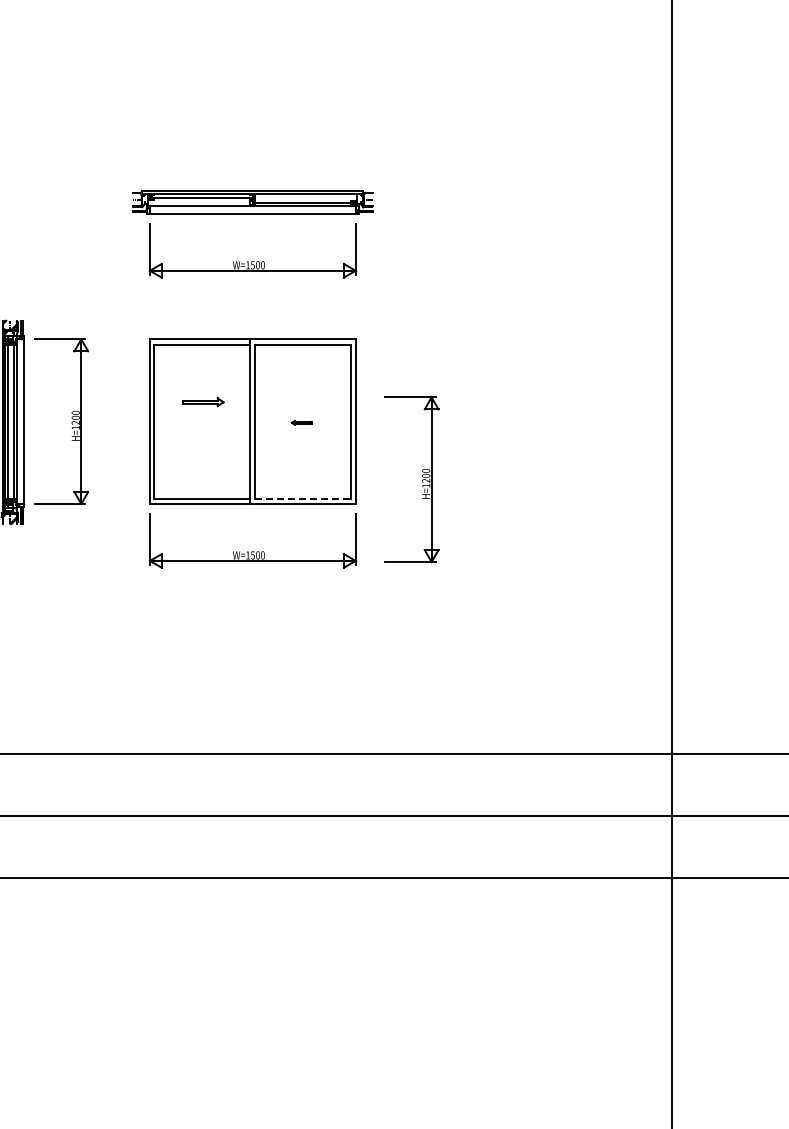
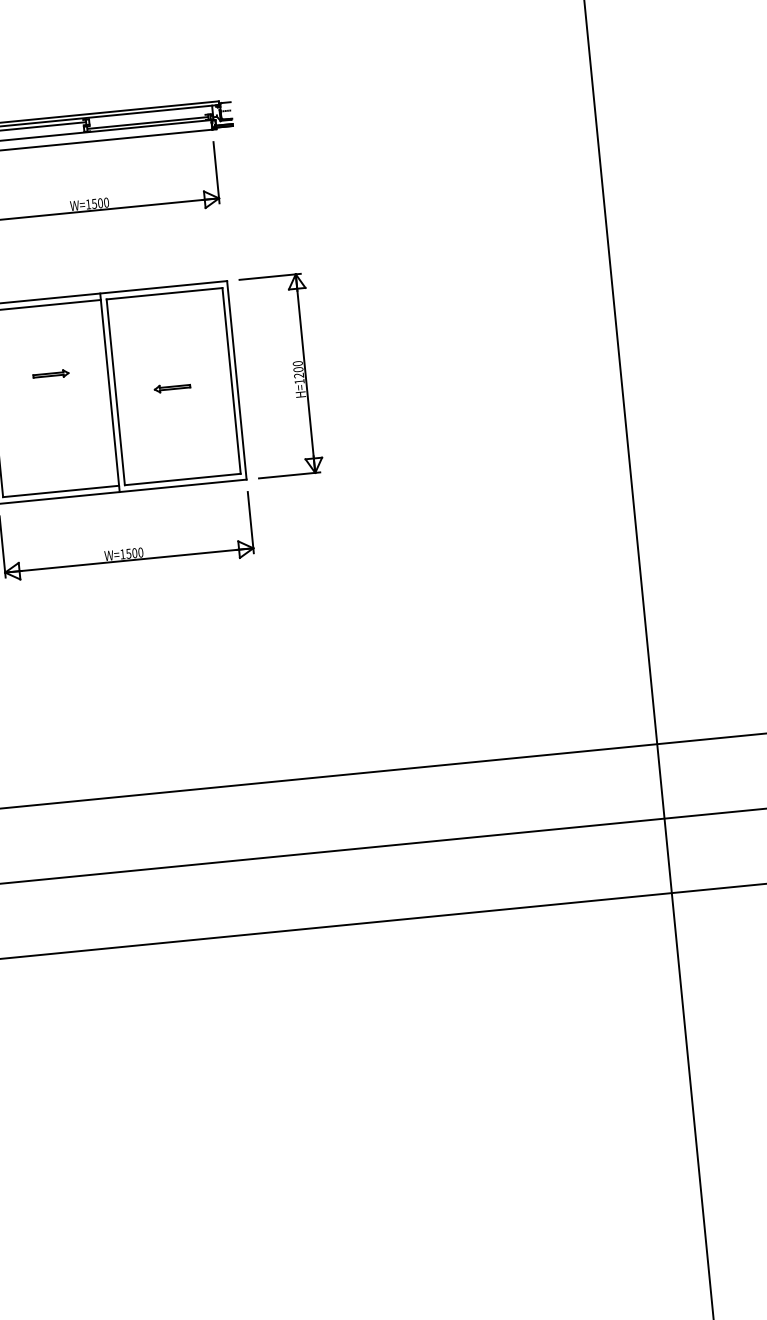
part: (203, 401) -> (50, 373), size x0.71
part: (301, 422) -> (171, 387), size x1.43
part: (422, 479) -> (294, 374), moved
line: (303, 498) -> (183, 479), dashed -> solid

